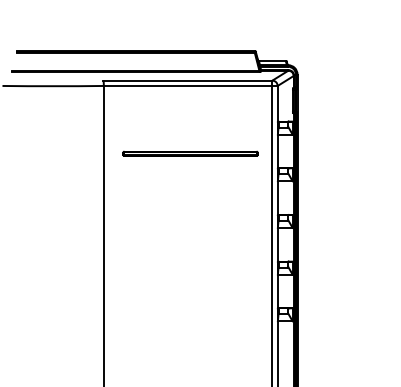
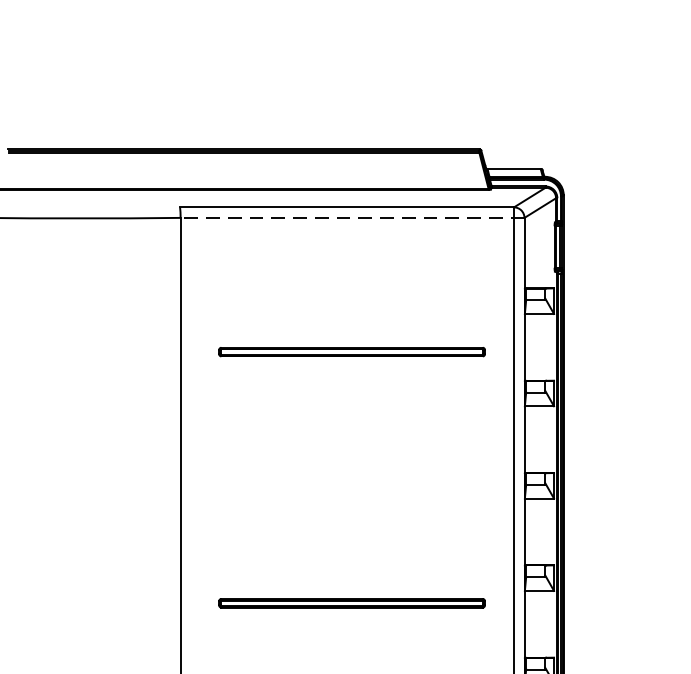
line: (190, 85) -> (352, 216), solid -> dashed
part: (190, 280) -> (352, 602), added

